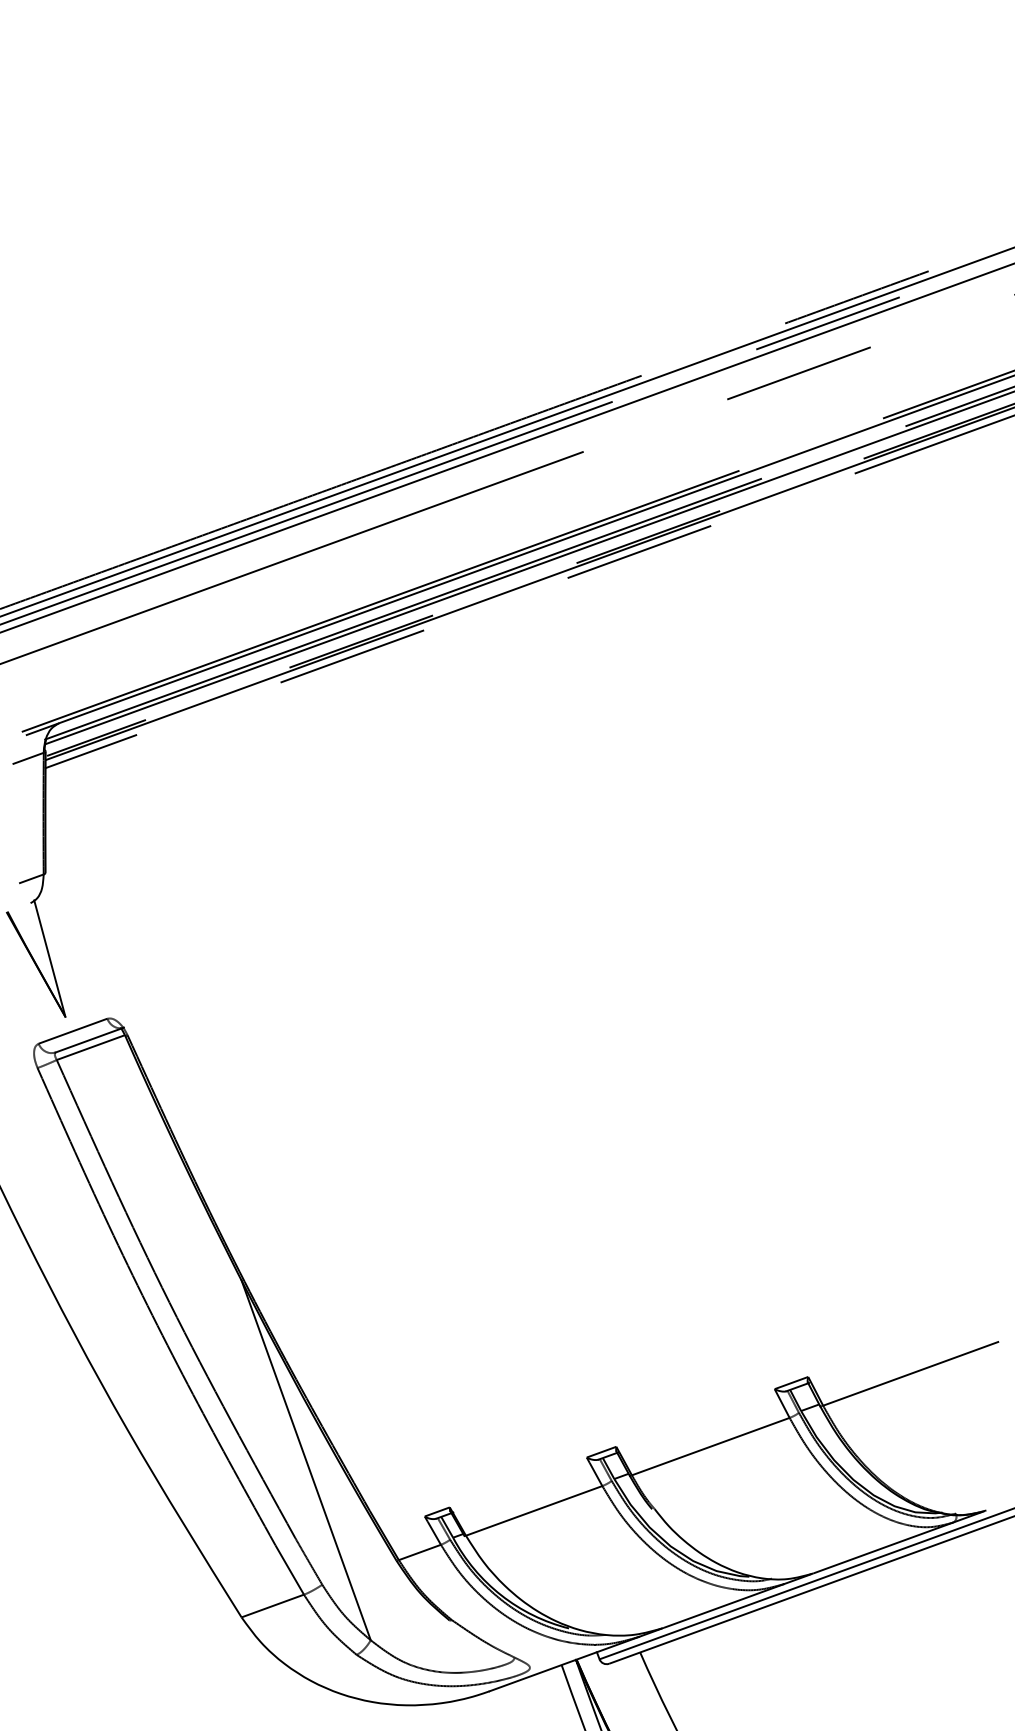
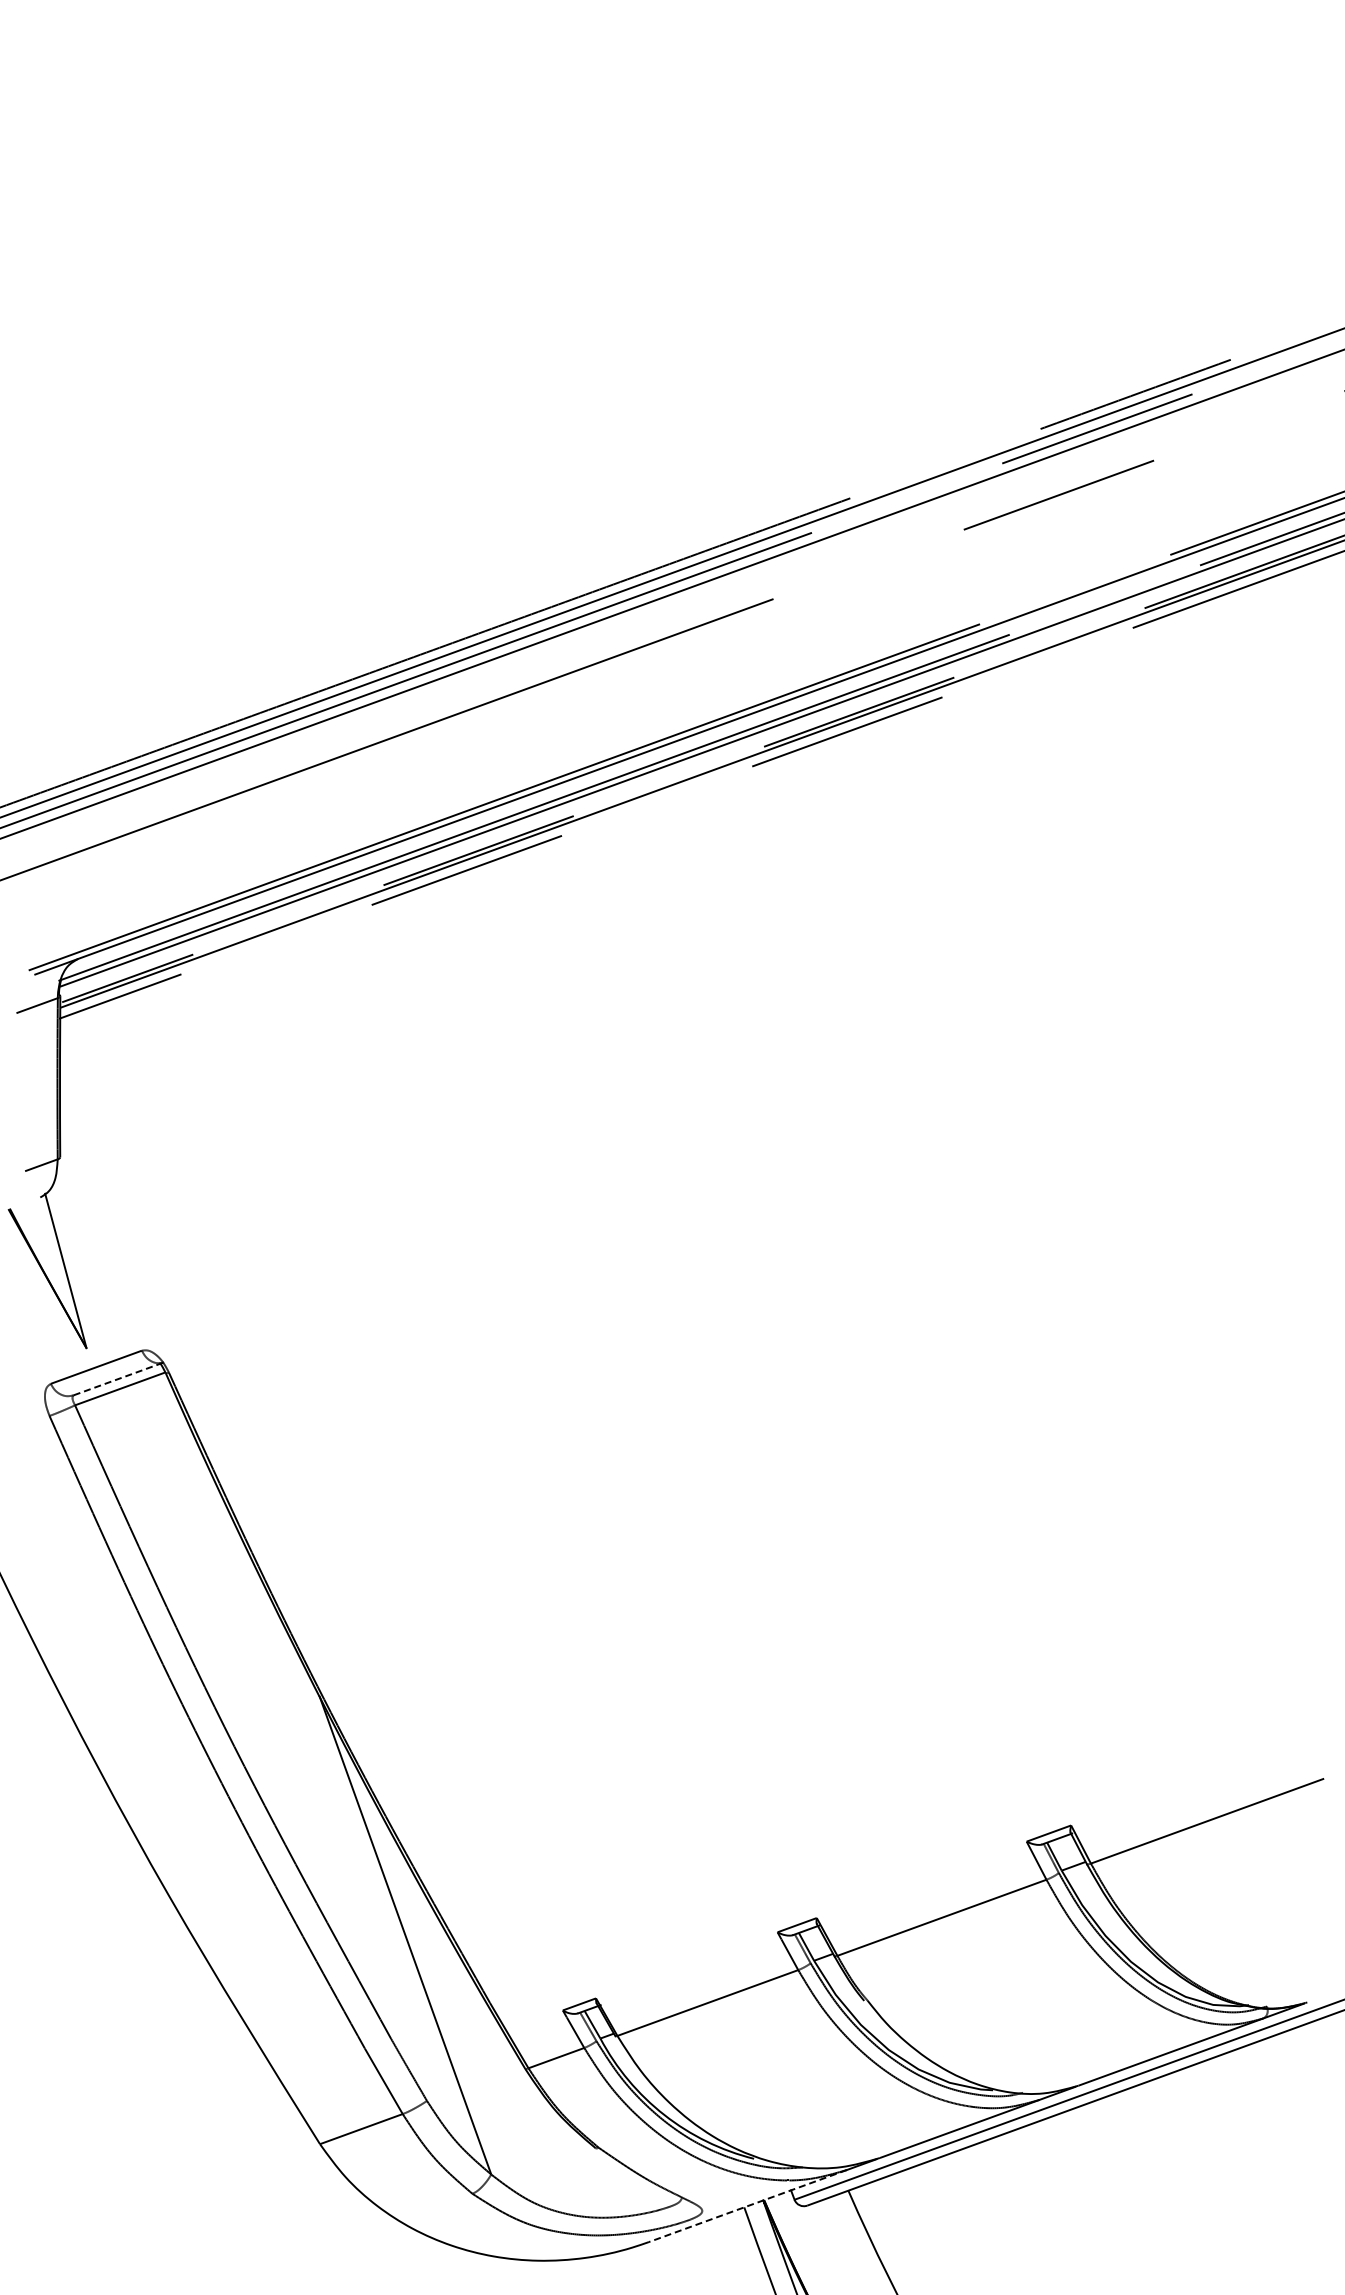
line: (90, 1039) -> (119, 1378), solid -> dashed
line: (564, 1664) -> (747, 2206), solid -> dashed

